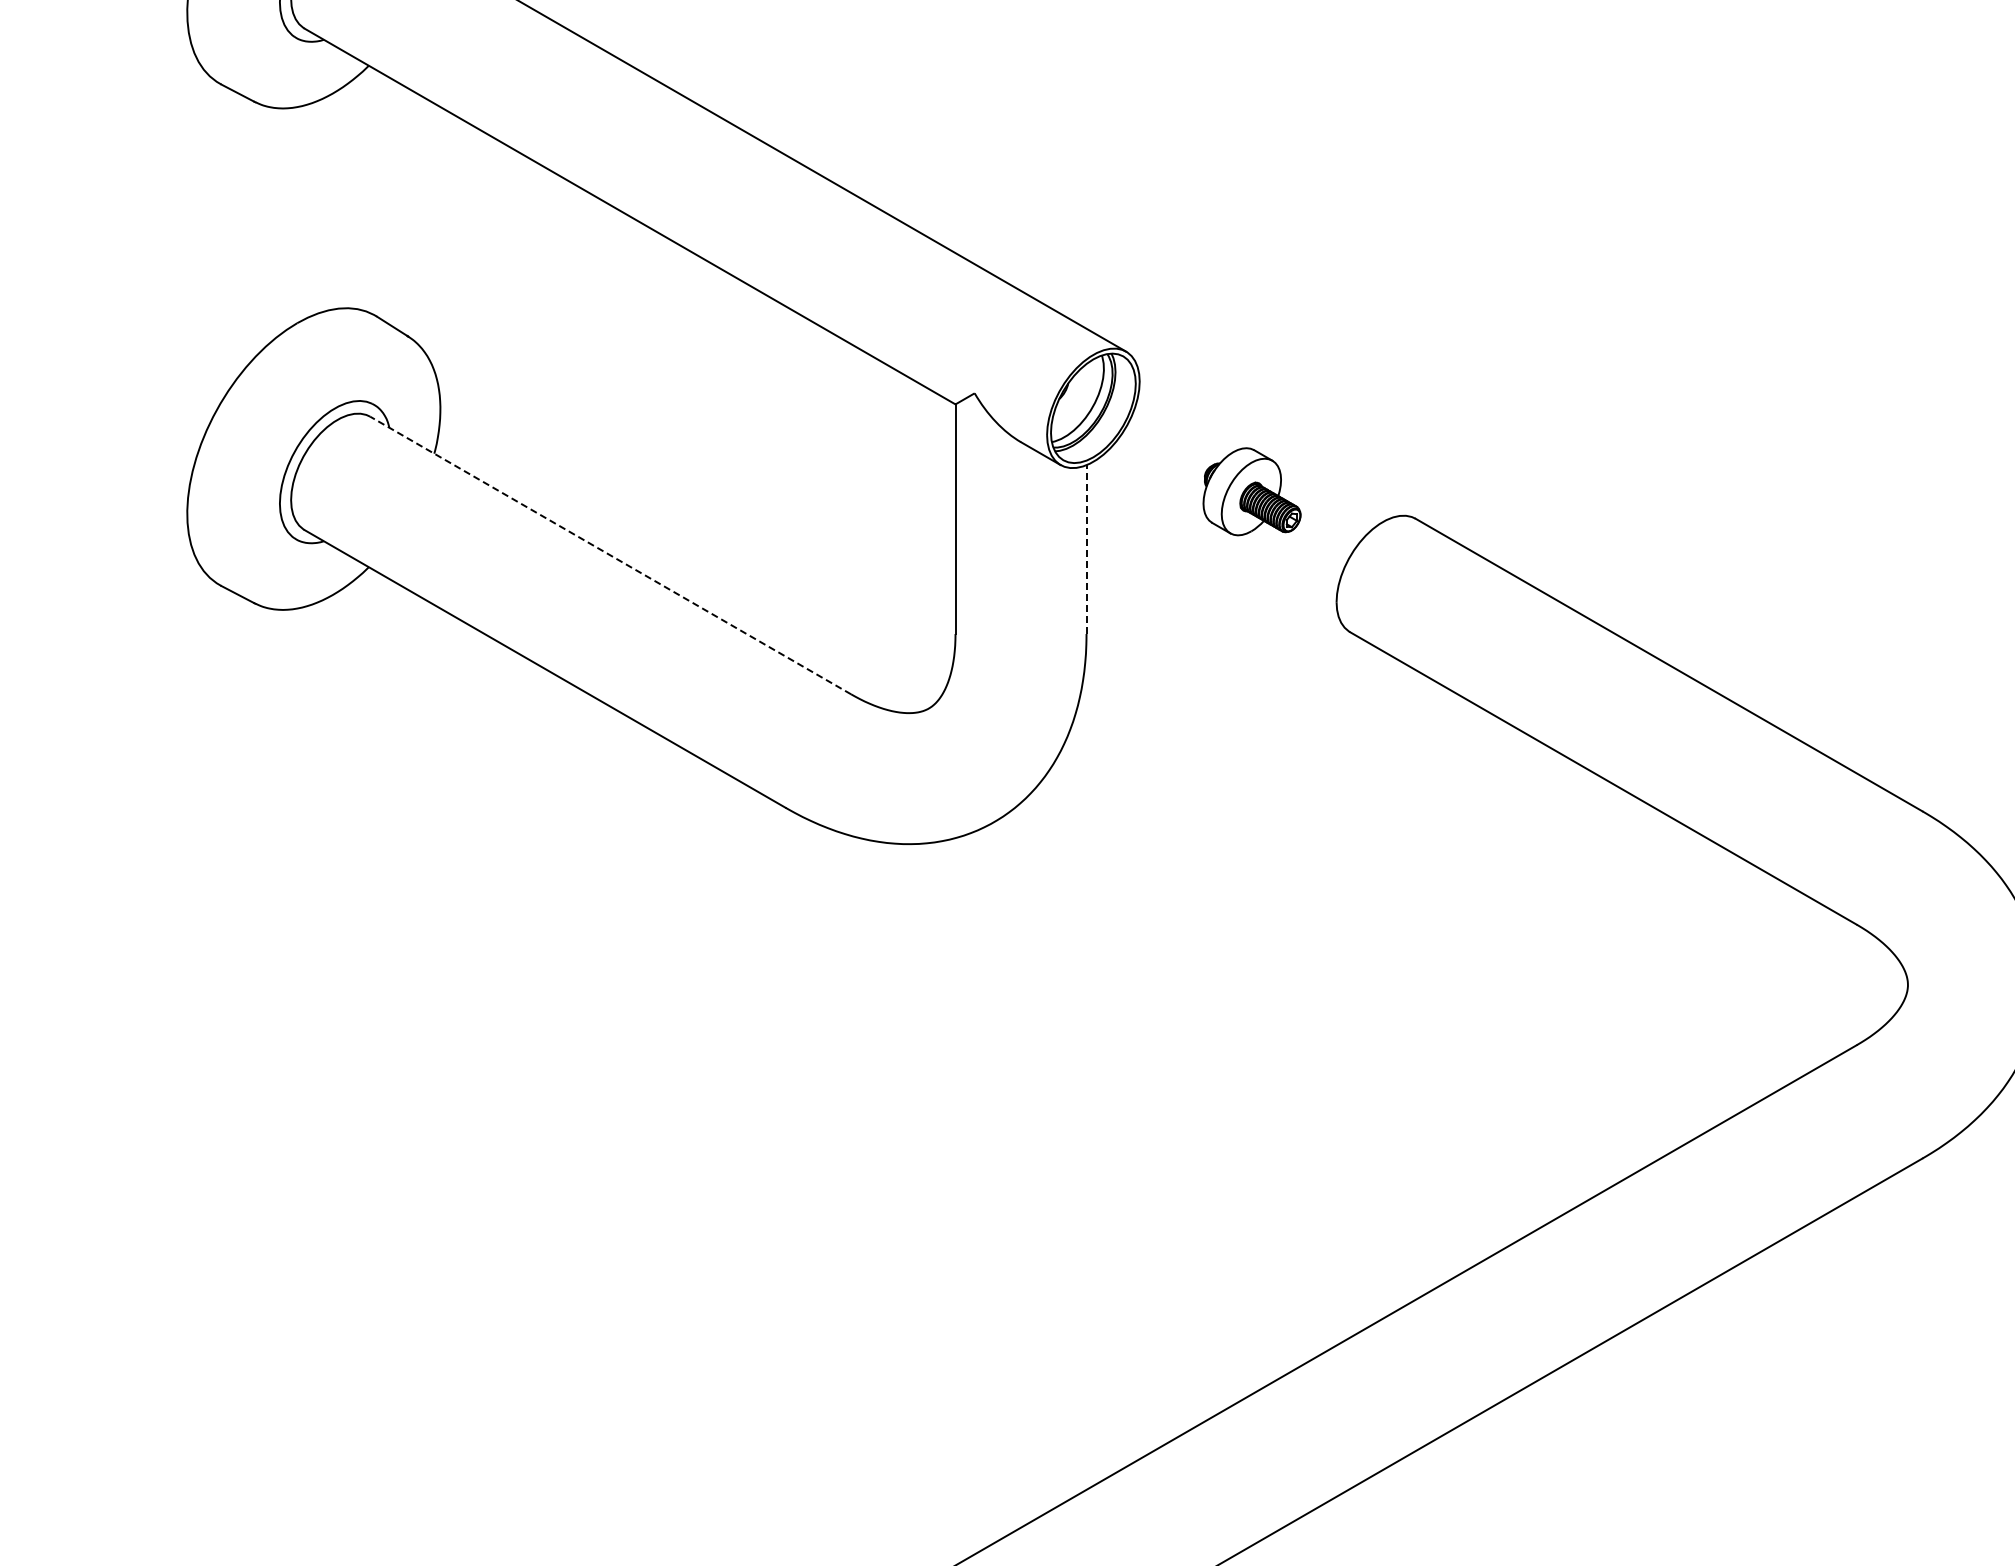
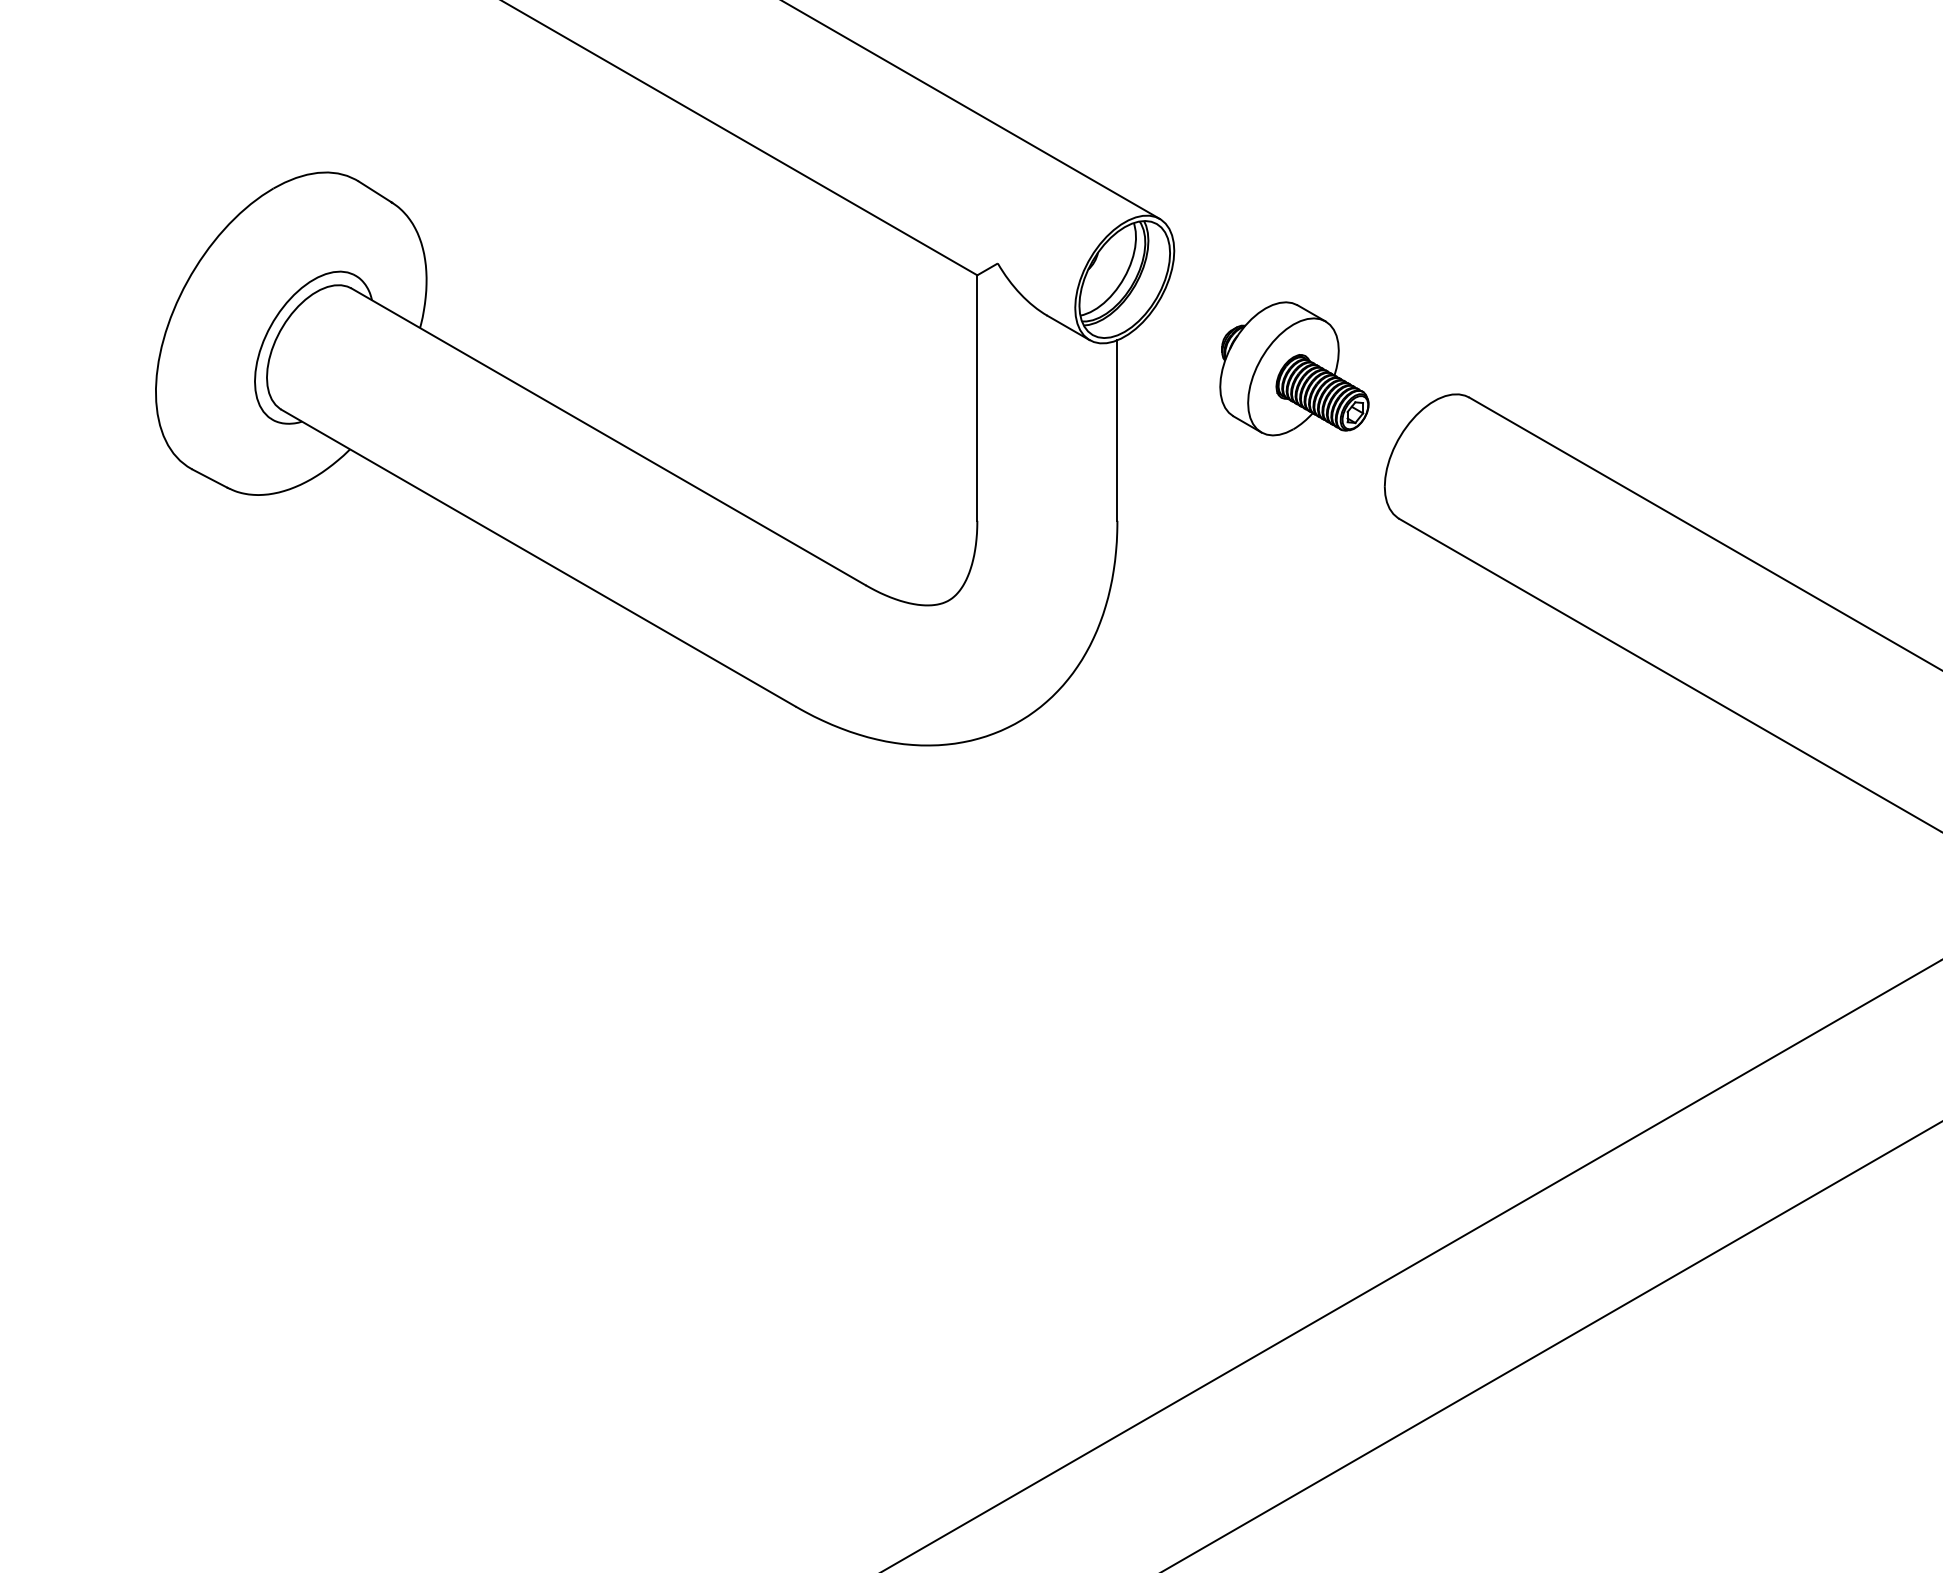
part: (1251, 491) -> (1293, 368), size x1.43
line: (1086, 549) -> (1117, 430), dashed -> solid
line: (610, 555) -> (608, 436), dashed -> solid

